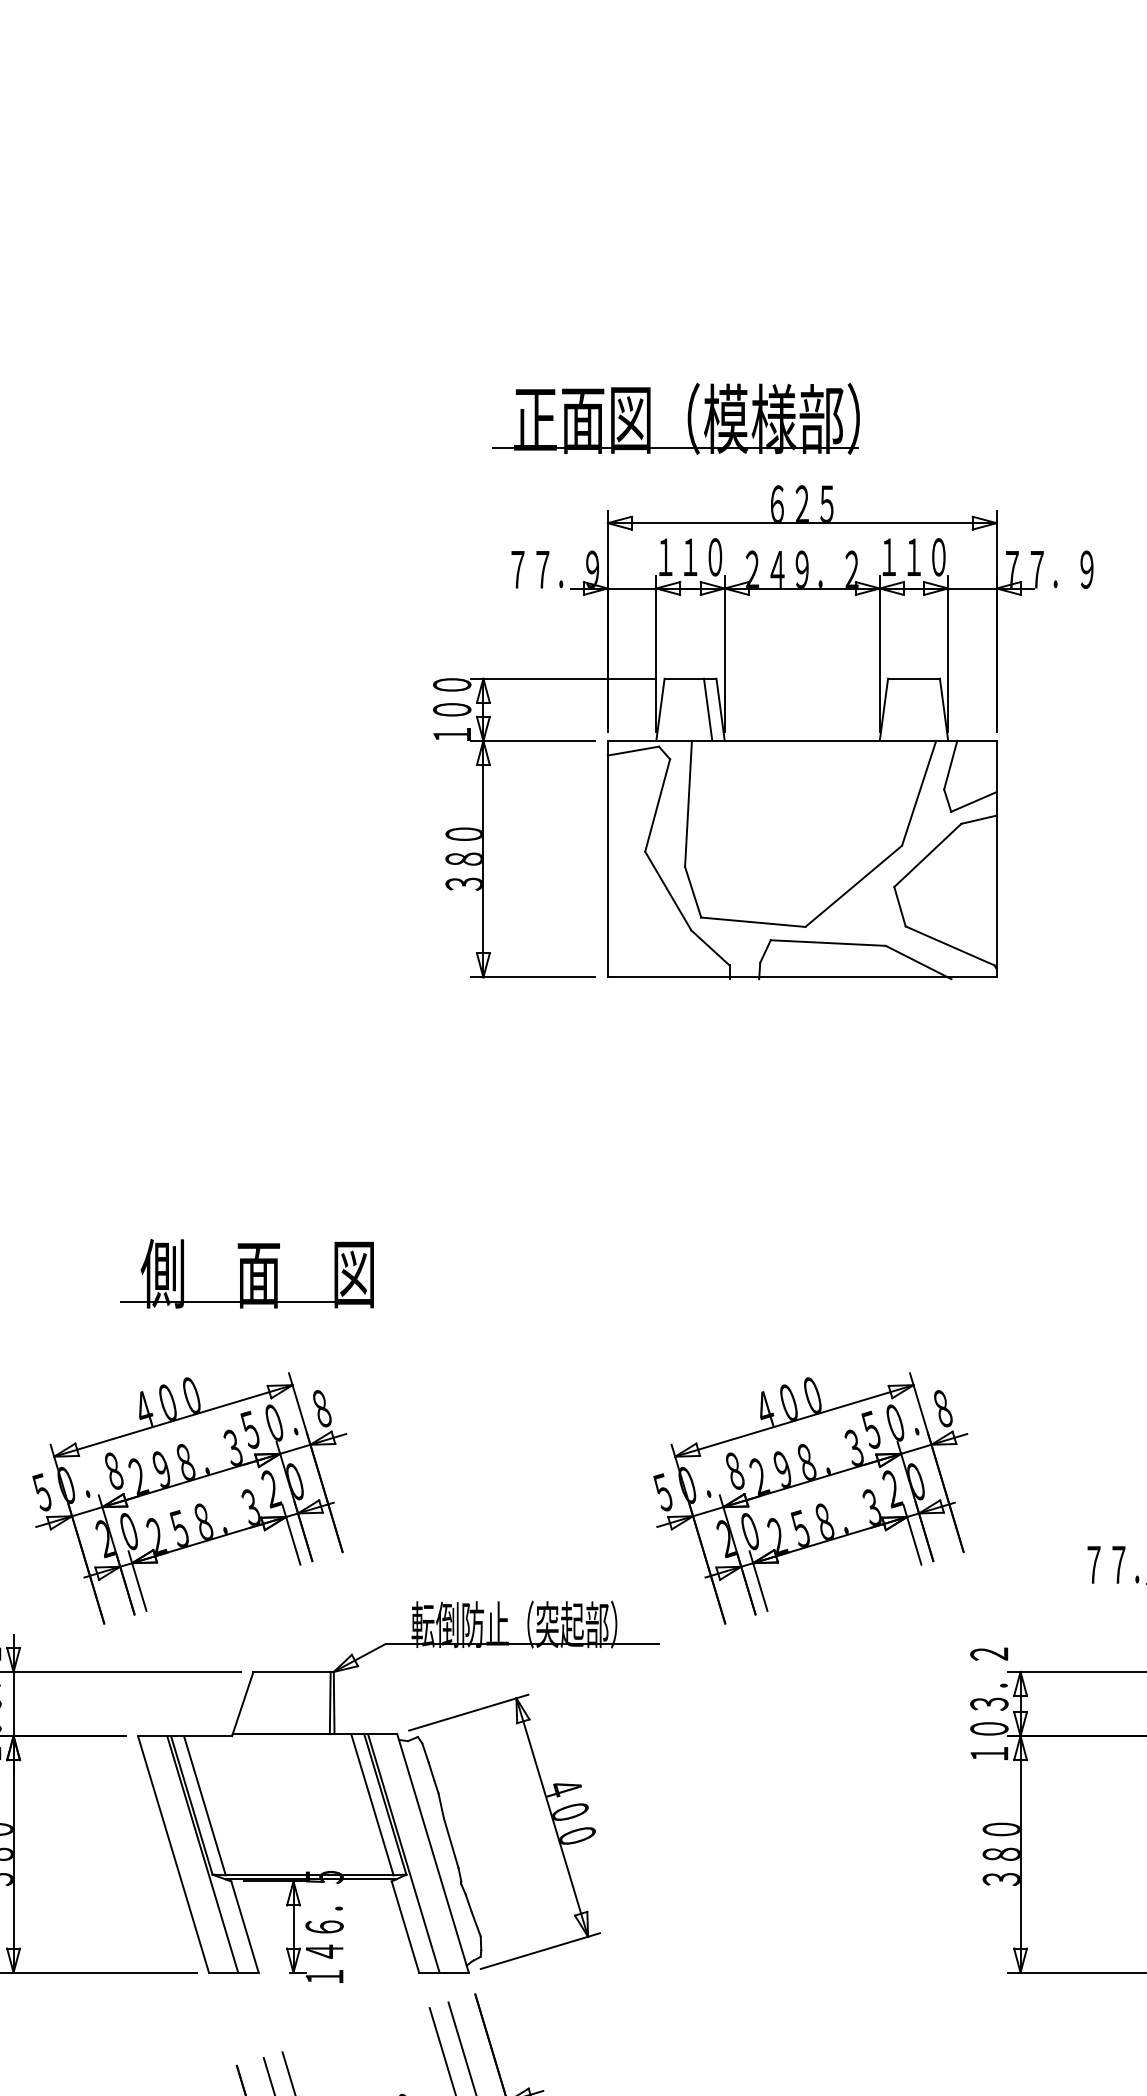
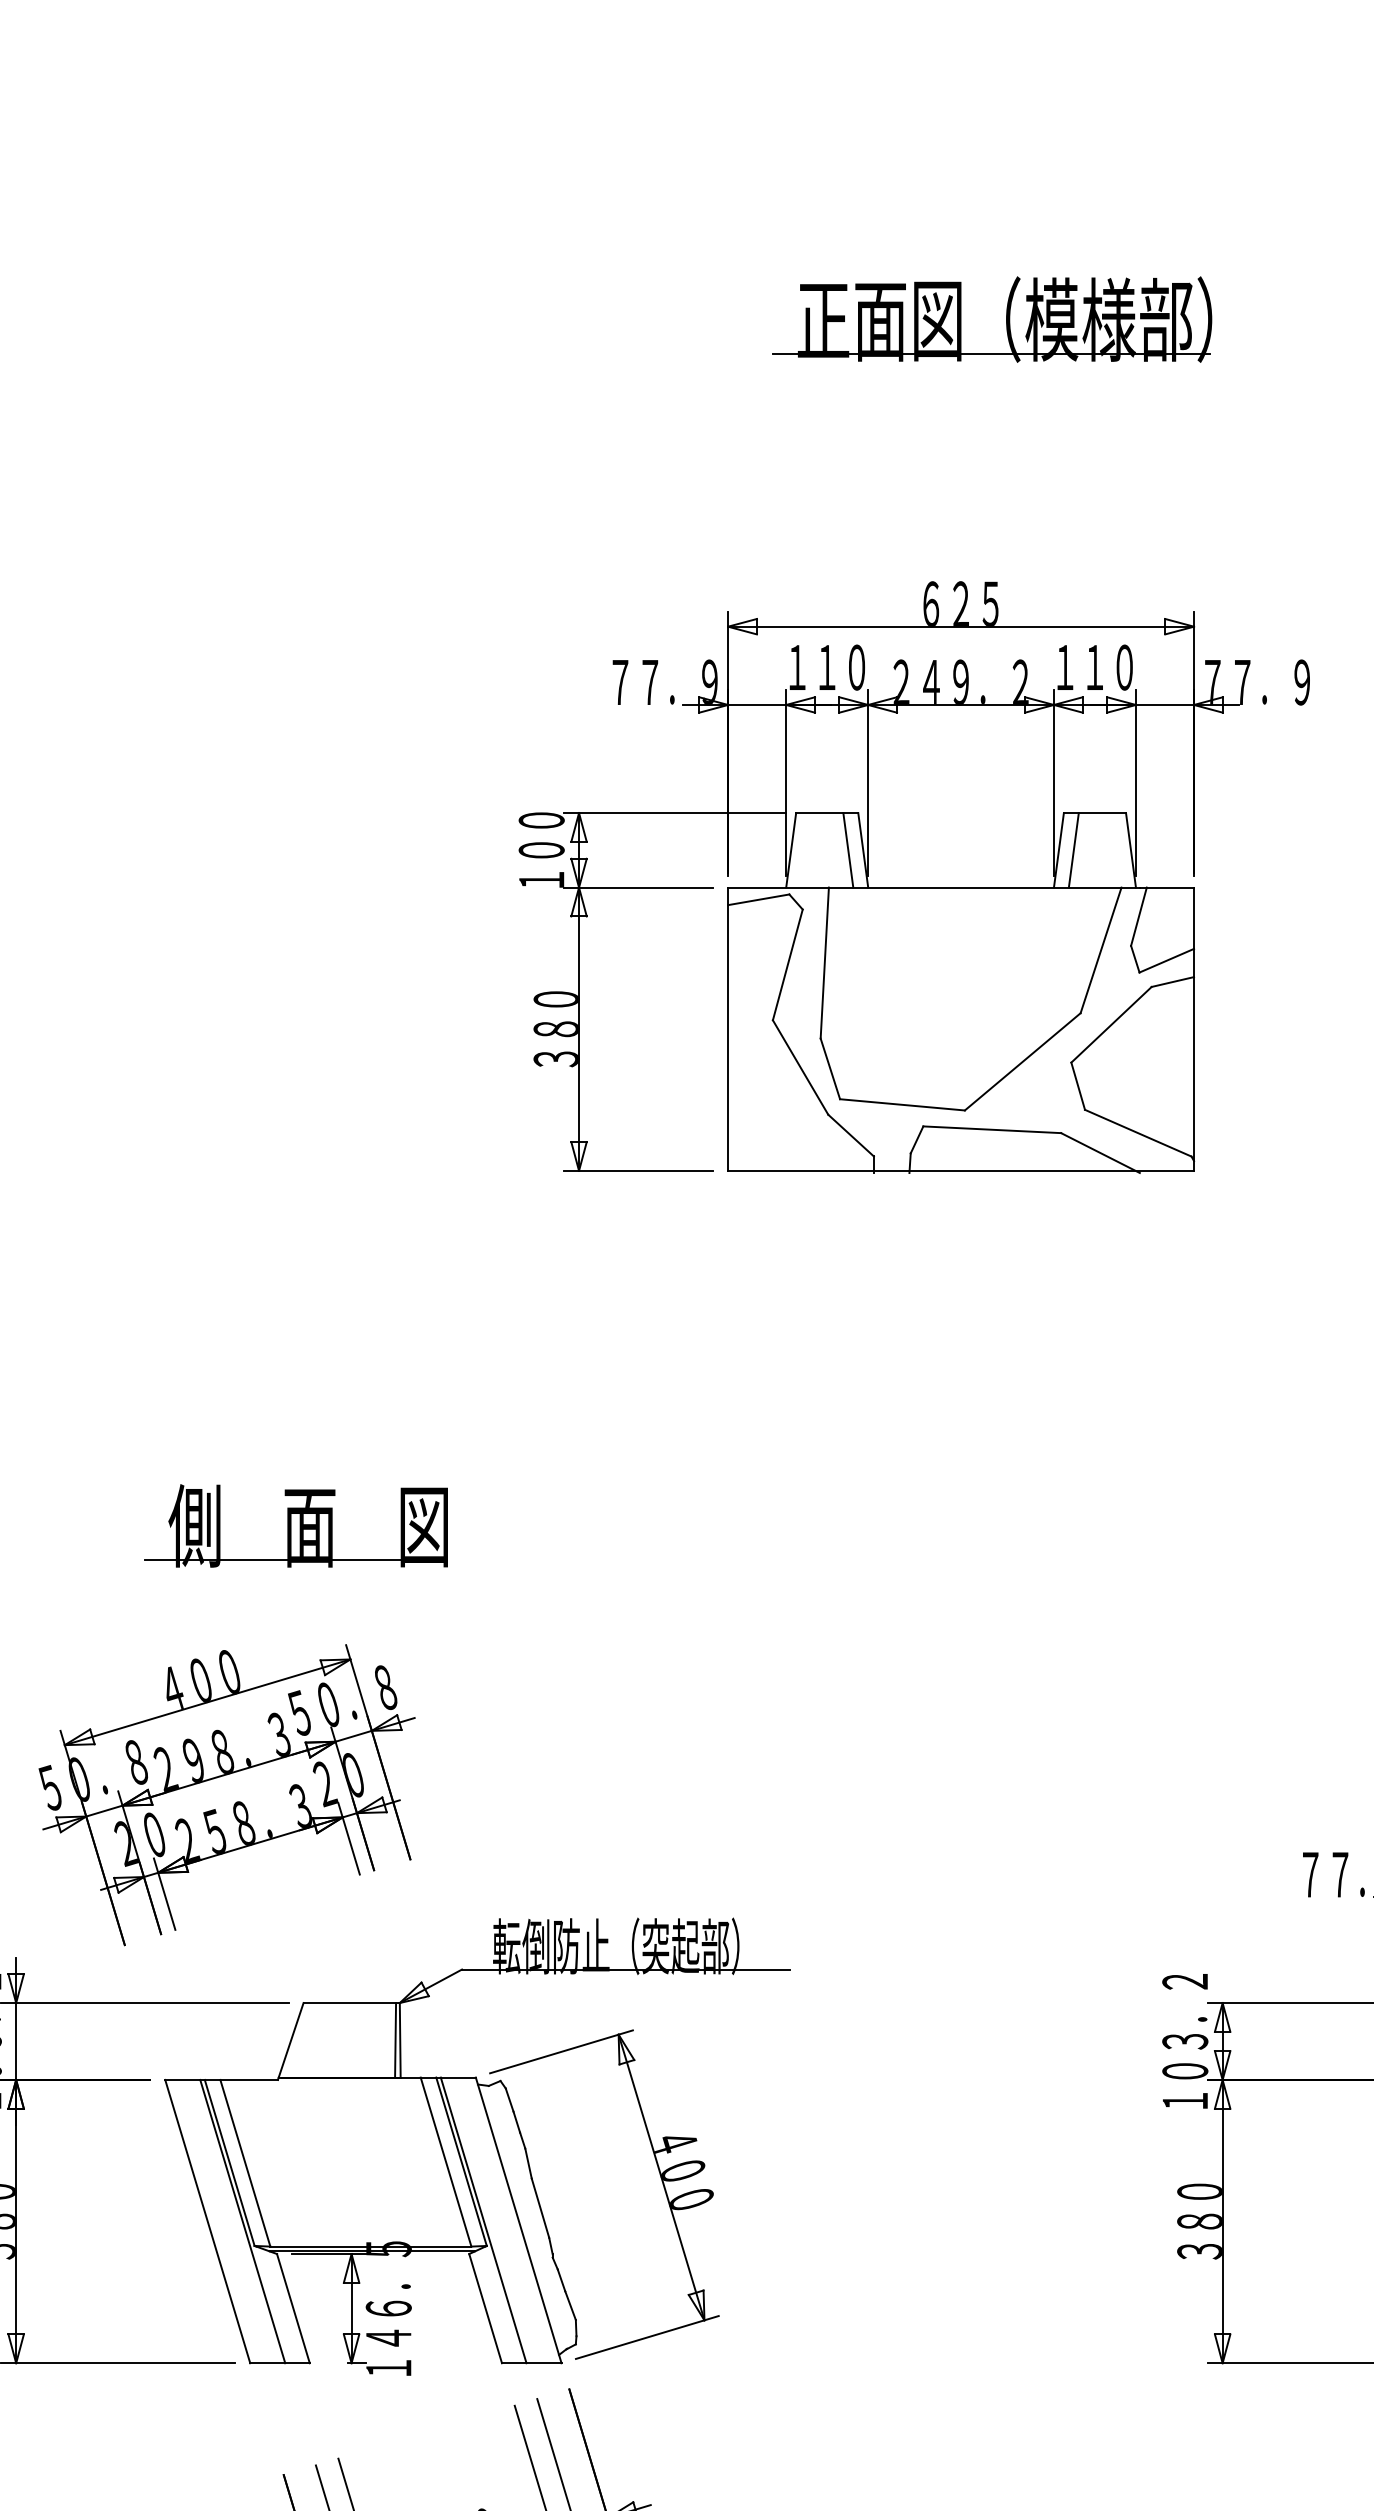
part: (687, 418) -> (1005, 319), moved
line: (896, 709) -> (1073, 849), added
part: (810, 1498) -> (970, 1795), removed

